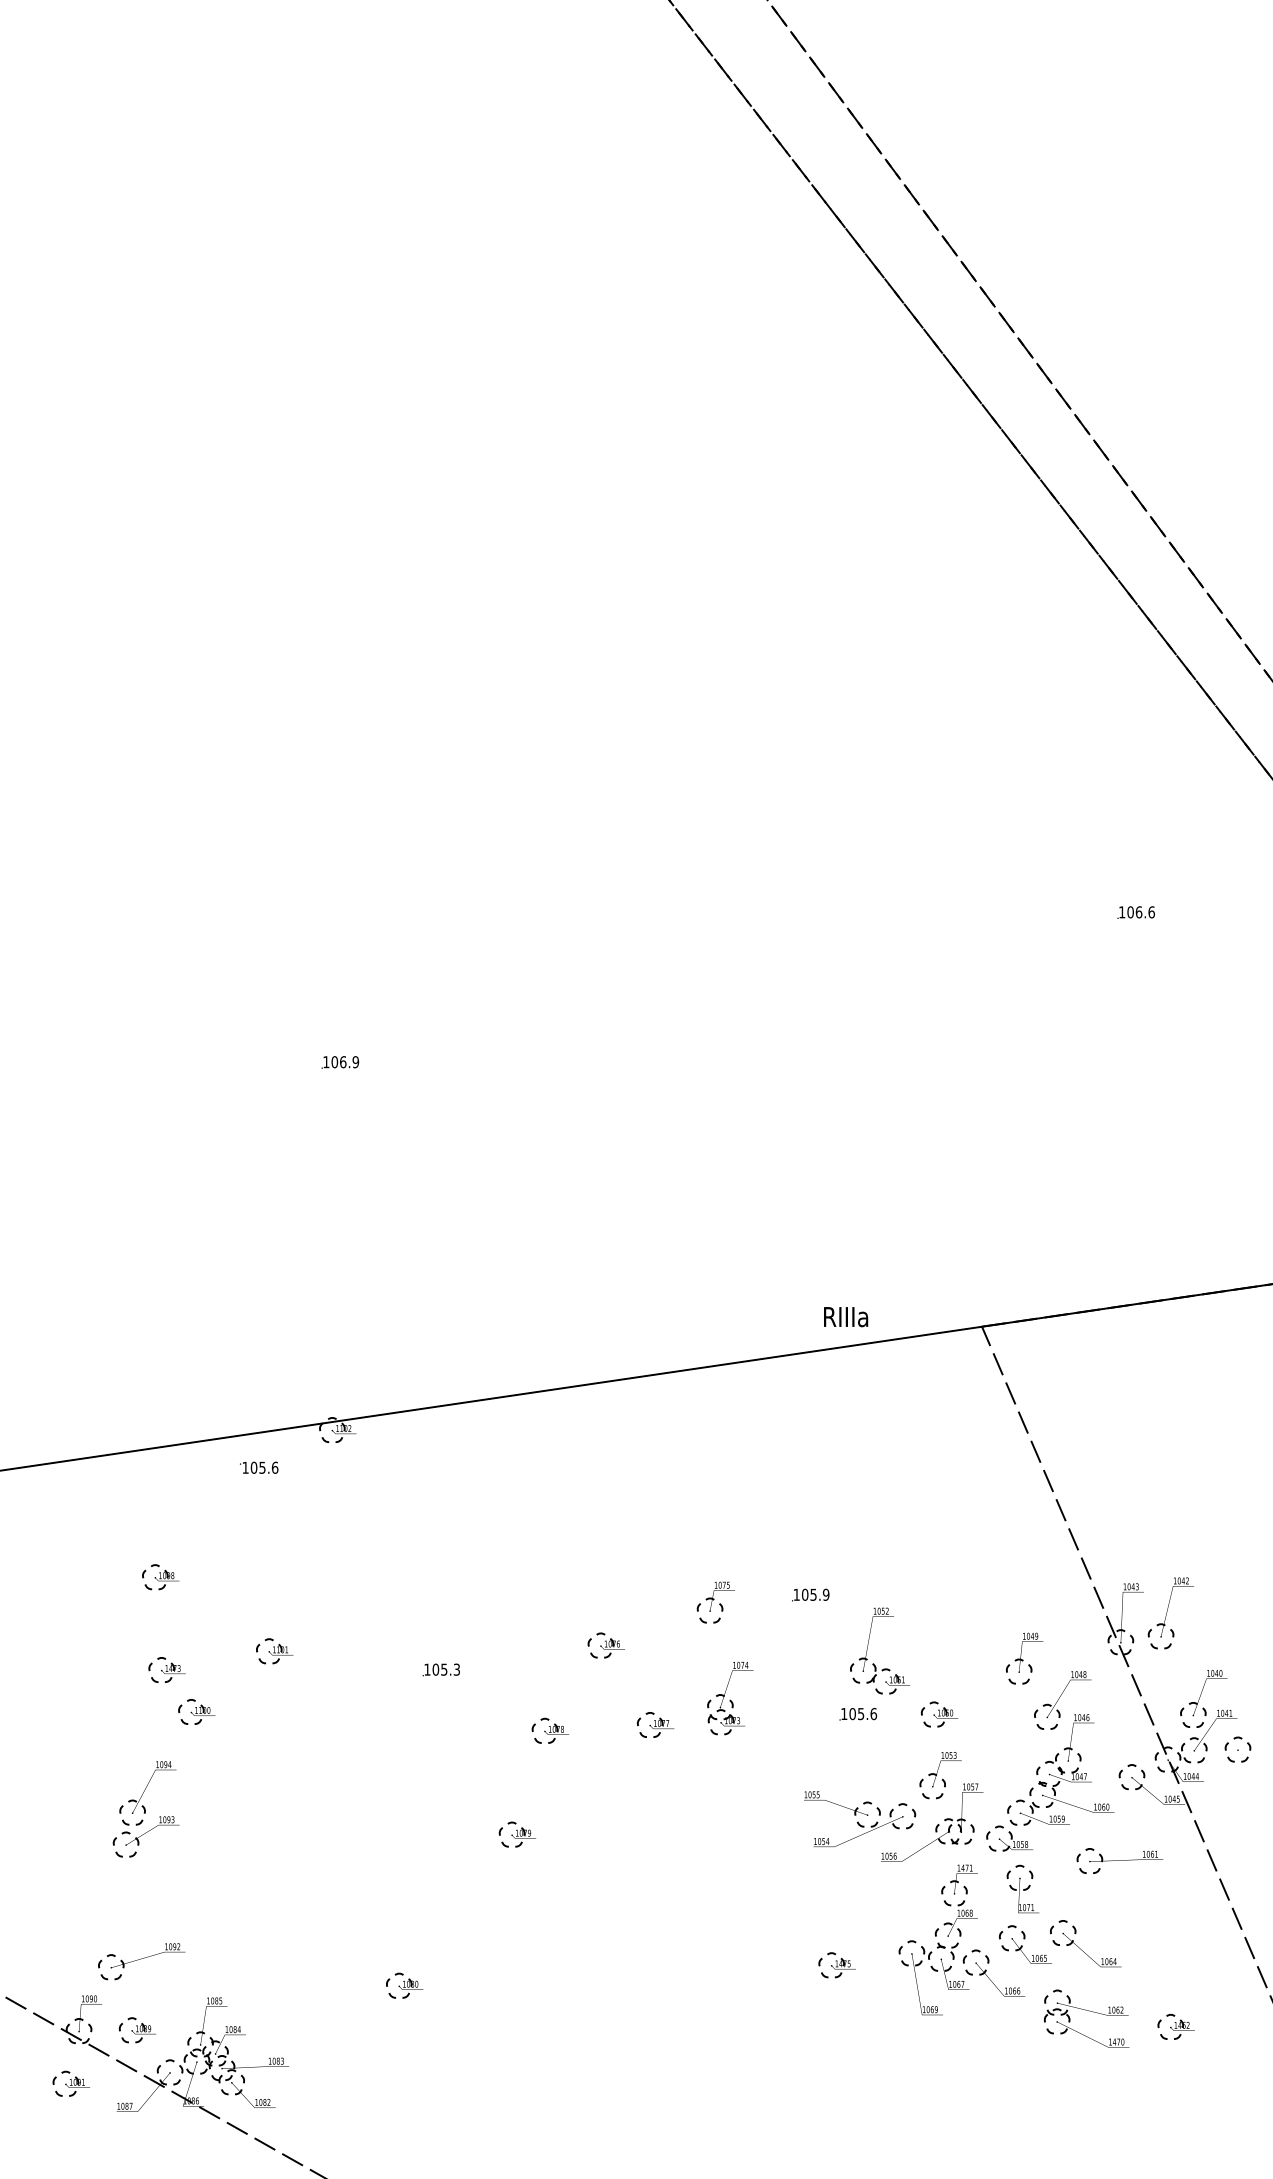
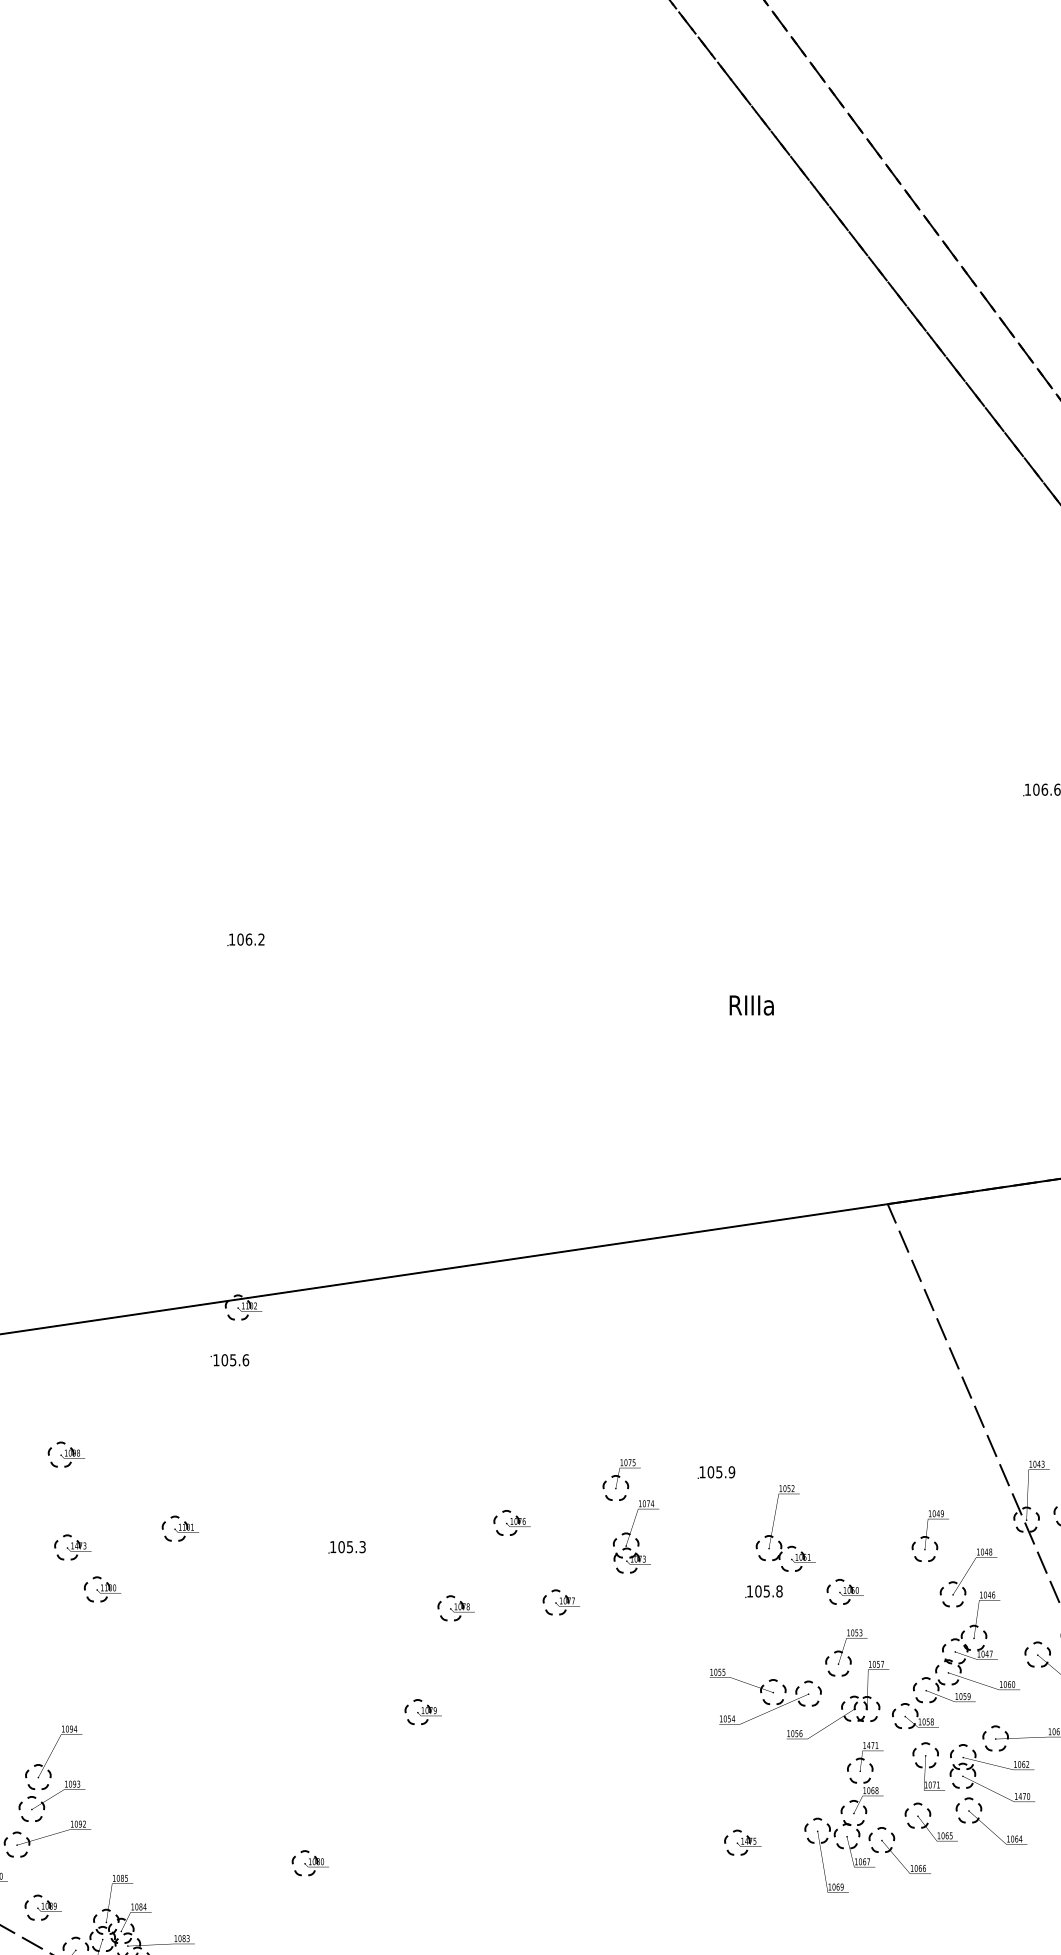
text: (355, 1062) -> (261, 939), 106.9 -> 106.2
text: (846, 1317) -> (752, 1005), moved
text: (259, 1467) -> (230, 1359), moved
part: (730, 1698) -> (636, 1536), moved
text: (873, 1713) -> (779, 1590), 105.6 -> 105.8
part: (145, 1809) -> (51, 1773), moved
part: (1089, 2011) -> (995, 1765), moved

